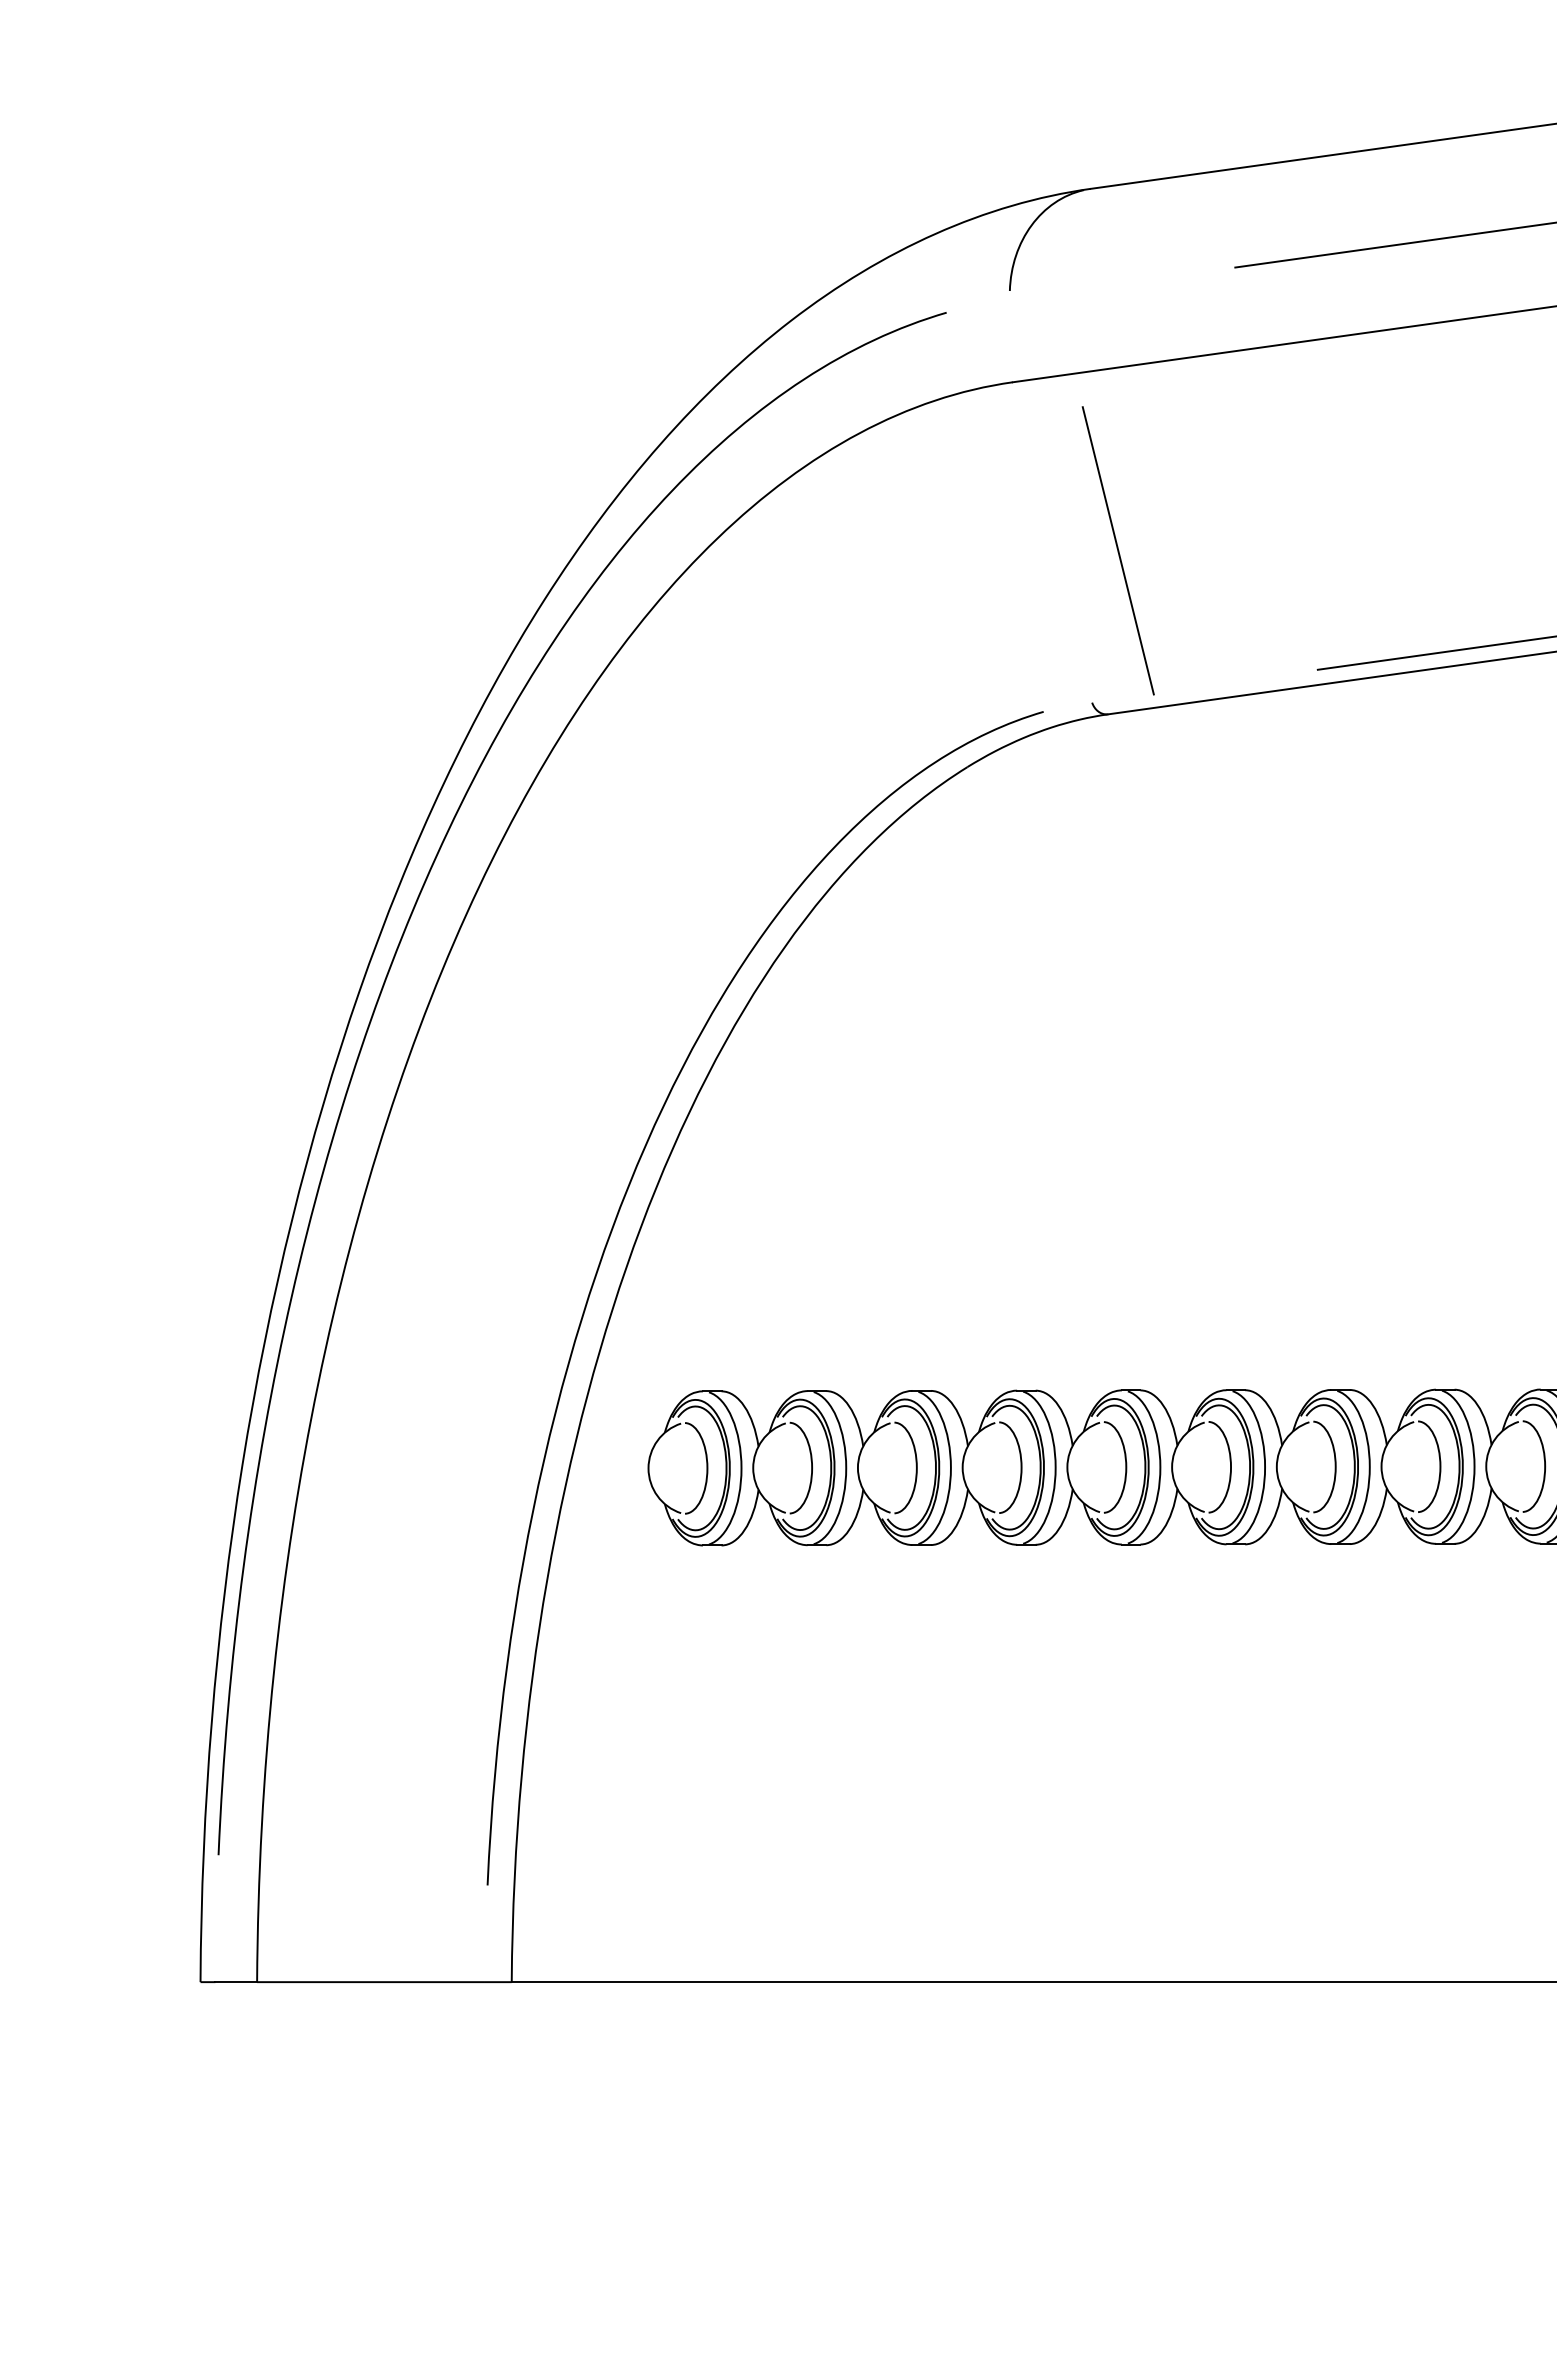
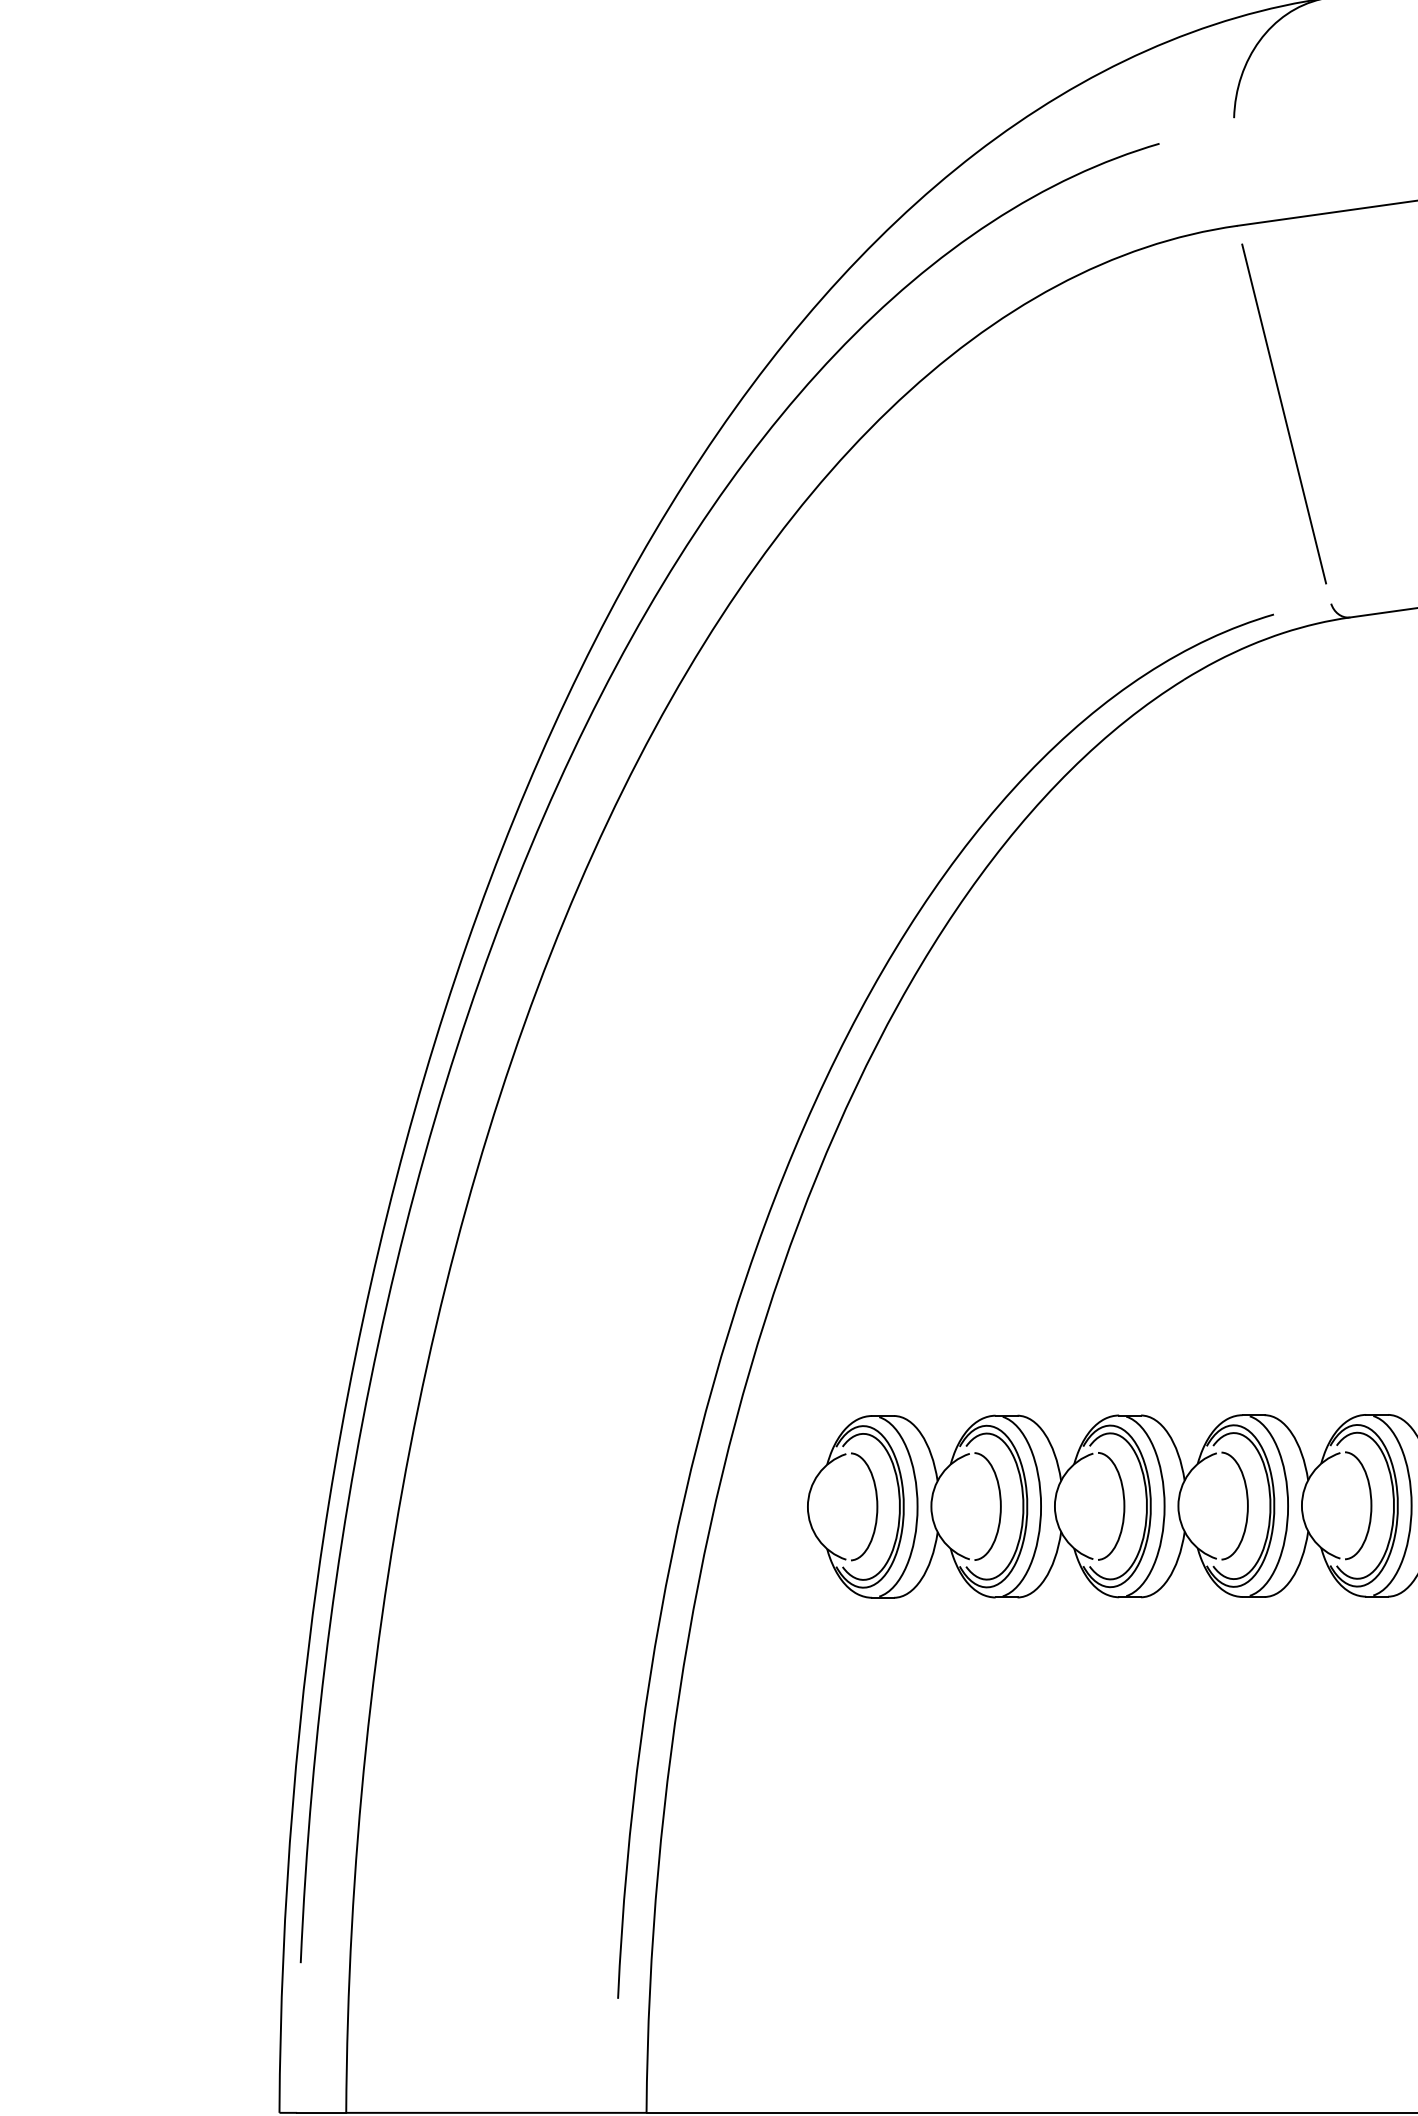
line: (1117, 550) -> (1283, 413), moved

